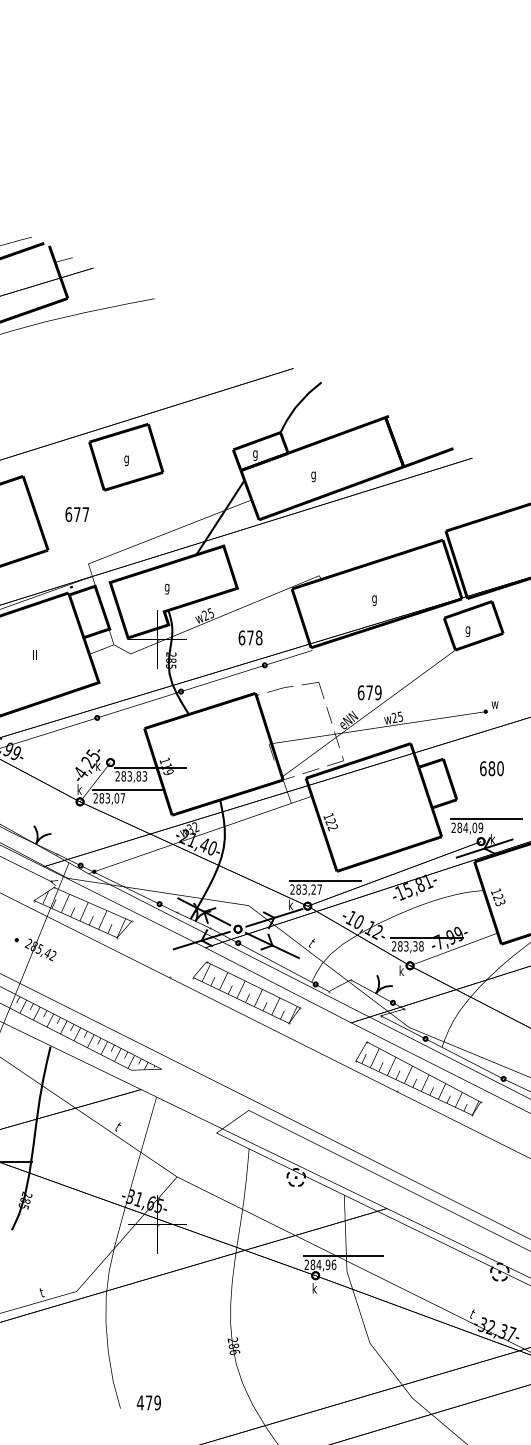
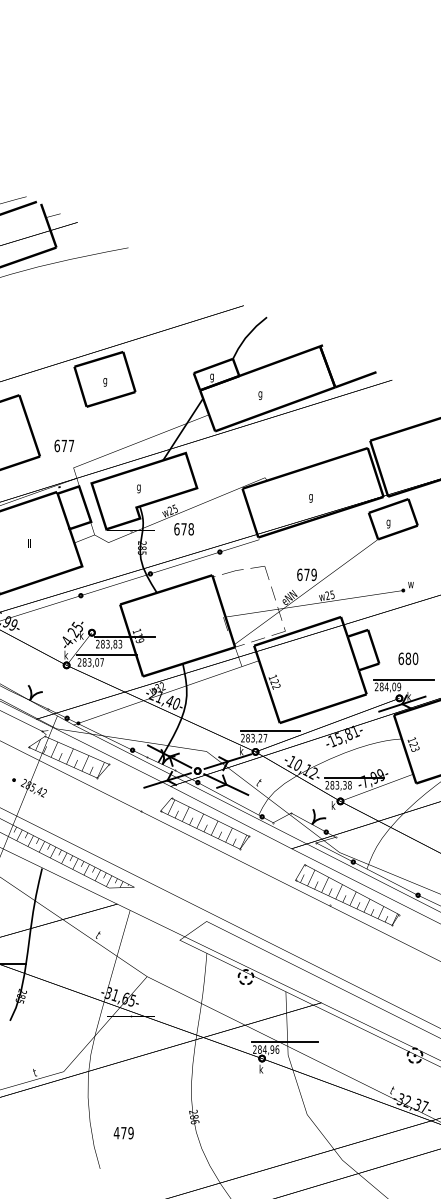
text: (77, 514) -> (64, 445), moved
text: (249, 638) -> (183, 529), moved
text: (492, 768) -> (408, 658), moved
text: (148, 1403) -> (123, 1133), moved

